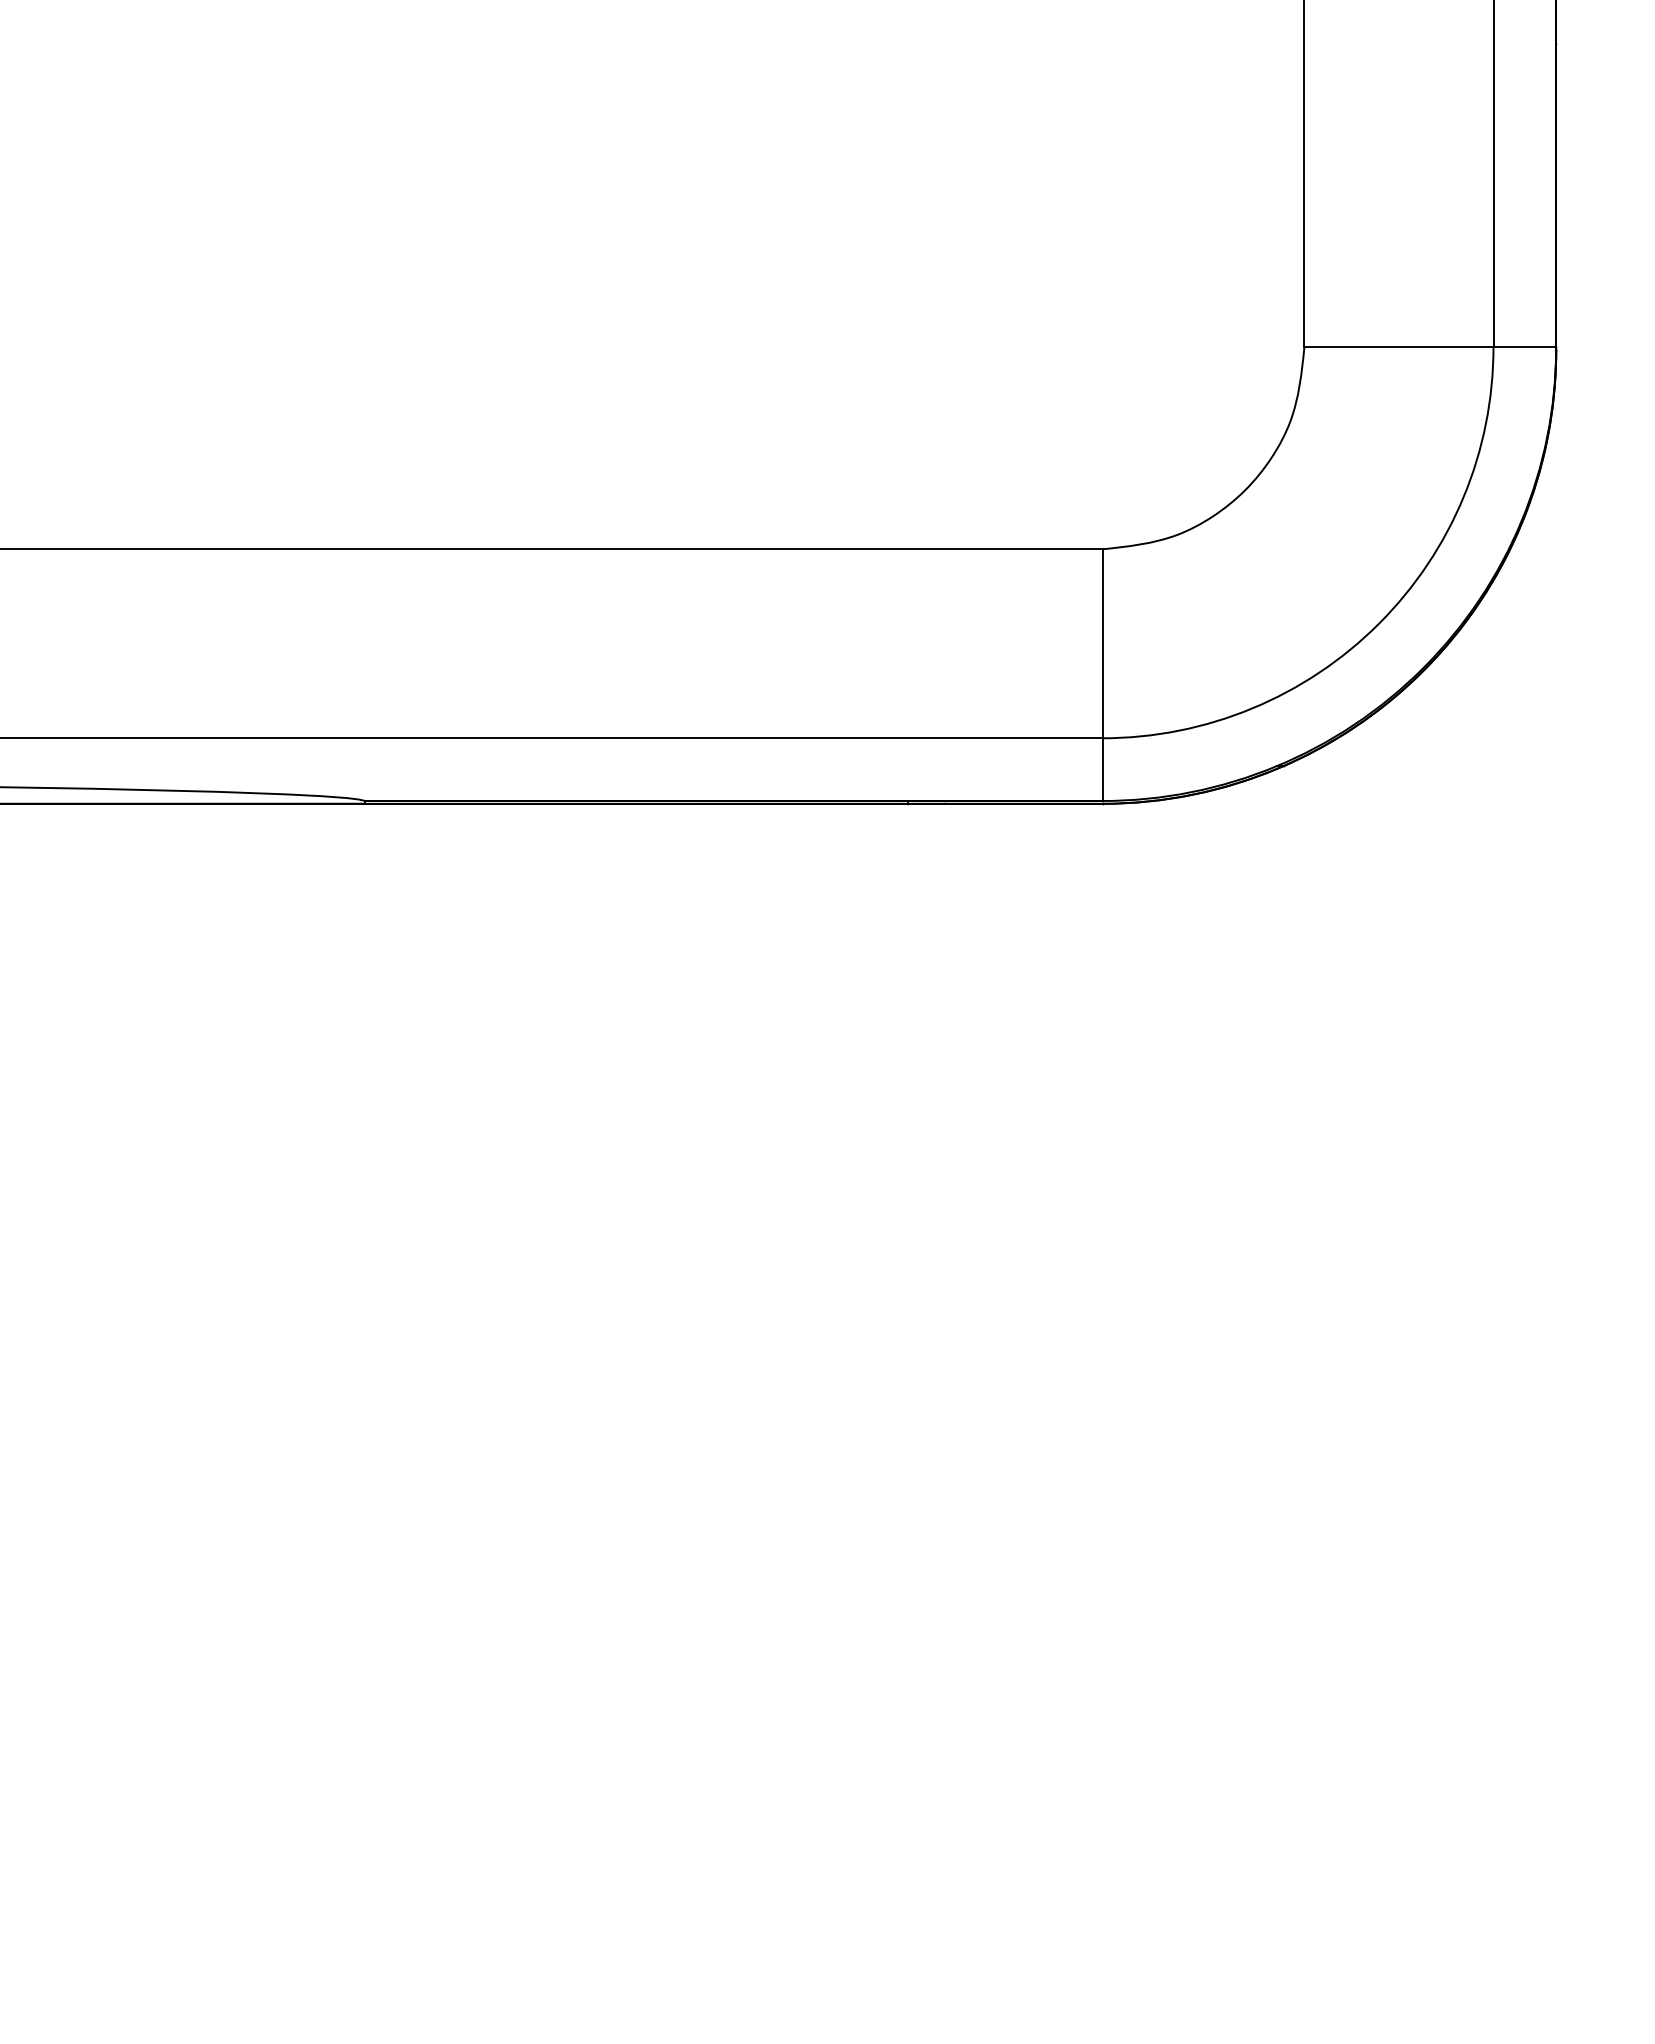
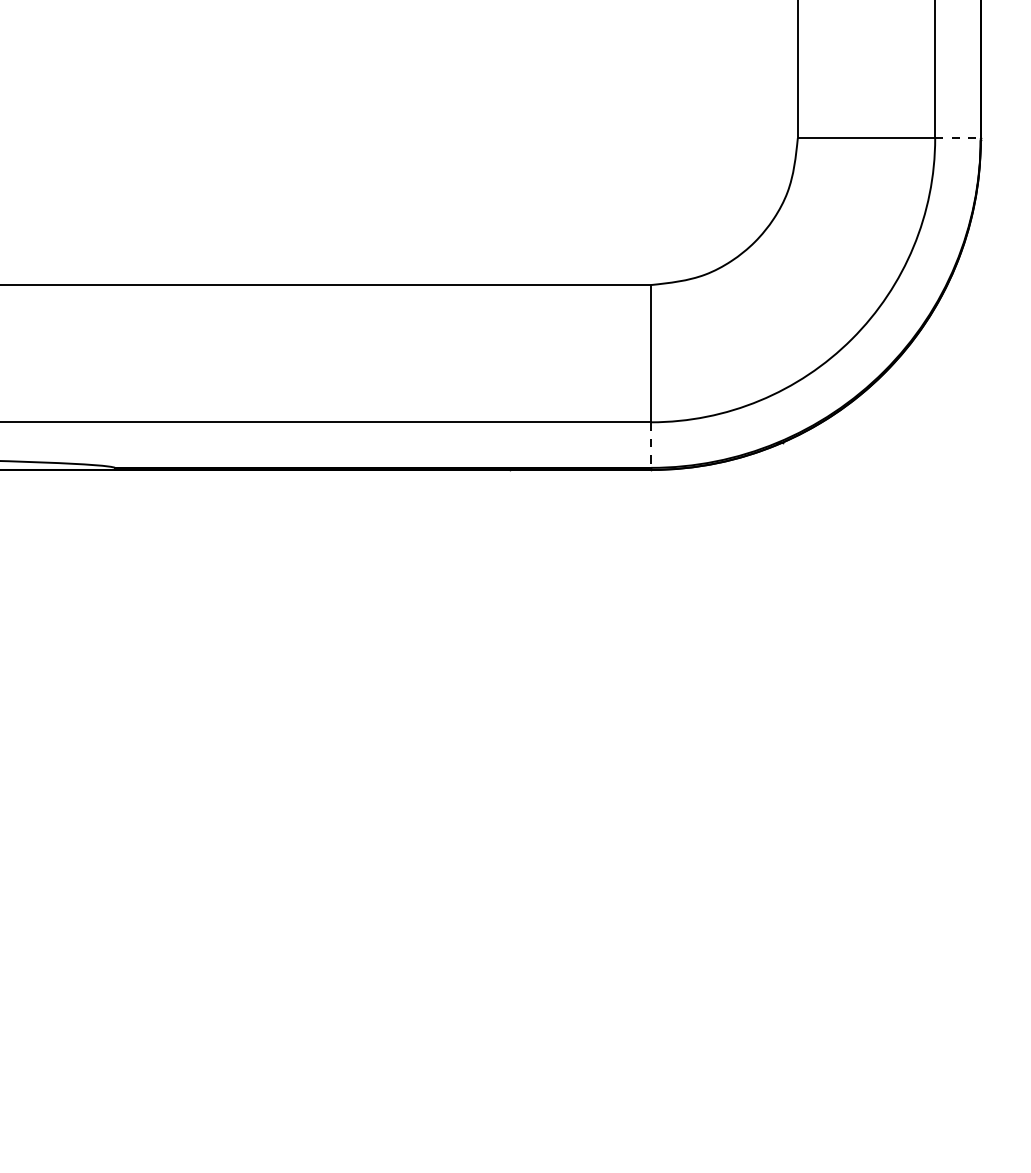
line: (1525, 347) -> (958, 138), solid -> dashed
line: (1102, 770) -> (651, 445), solid -> dashed

